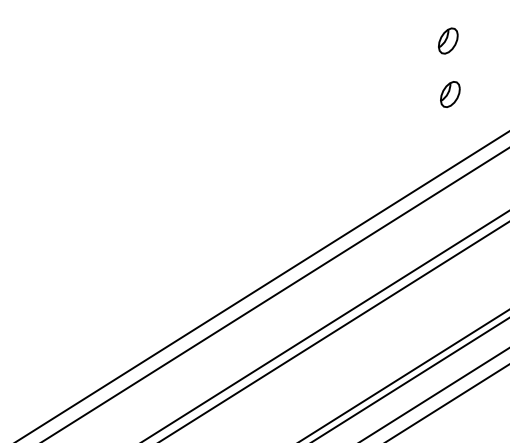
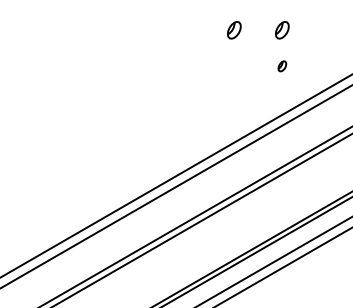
part: (377, 44) -> (234, 30), added
part: (450, 94) -> (282, 66), size x0.6

